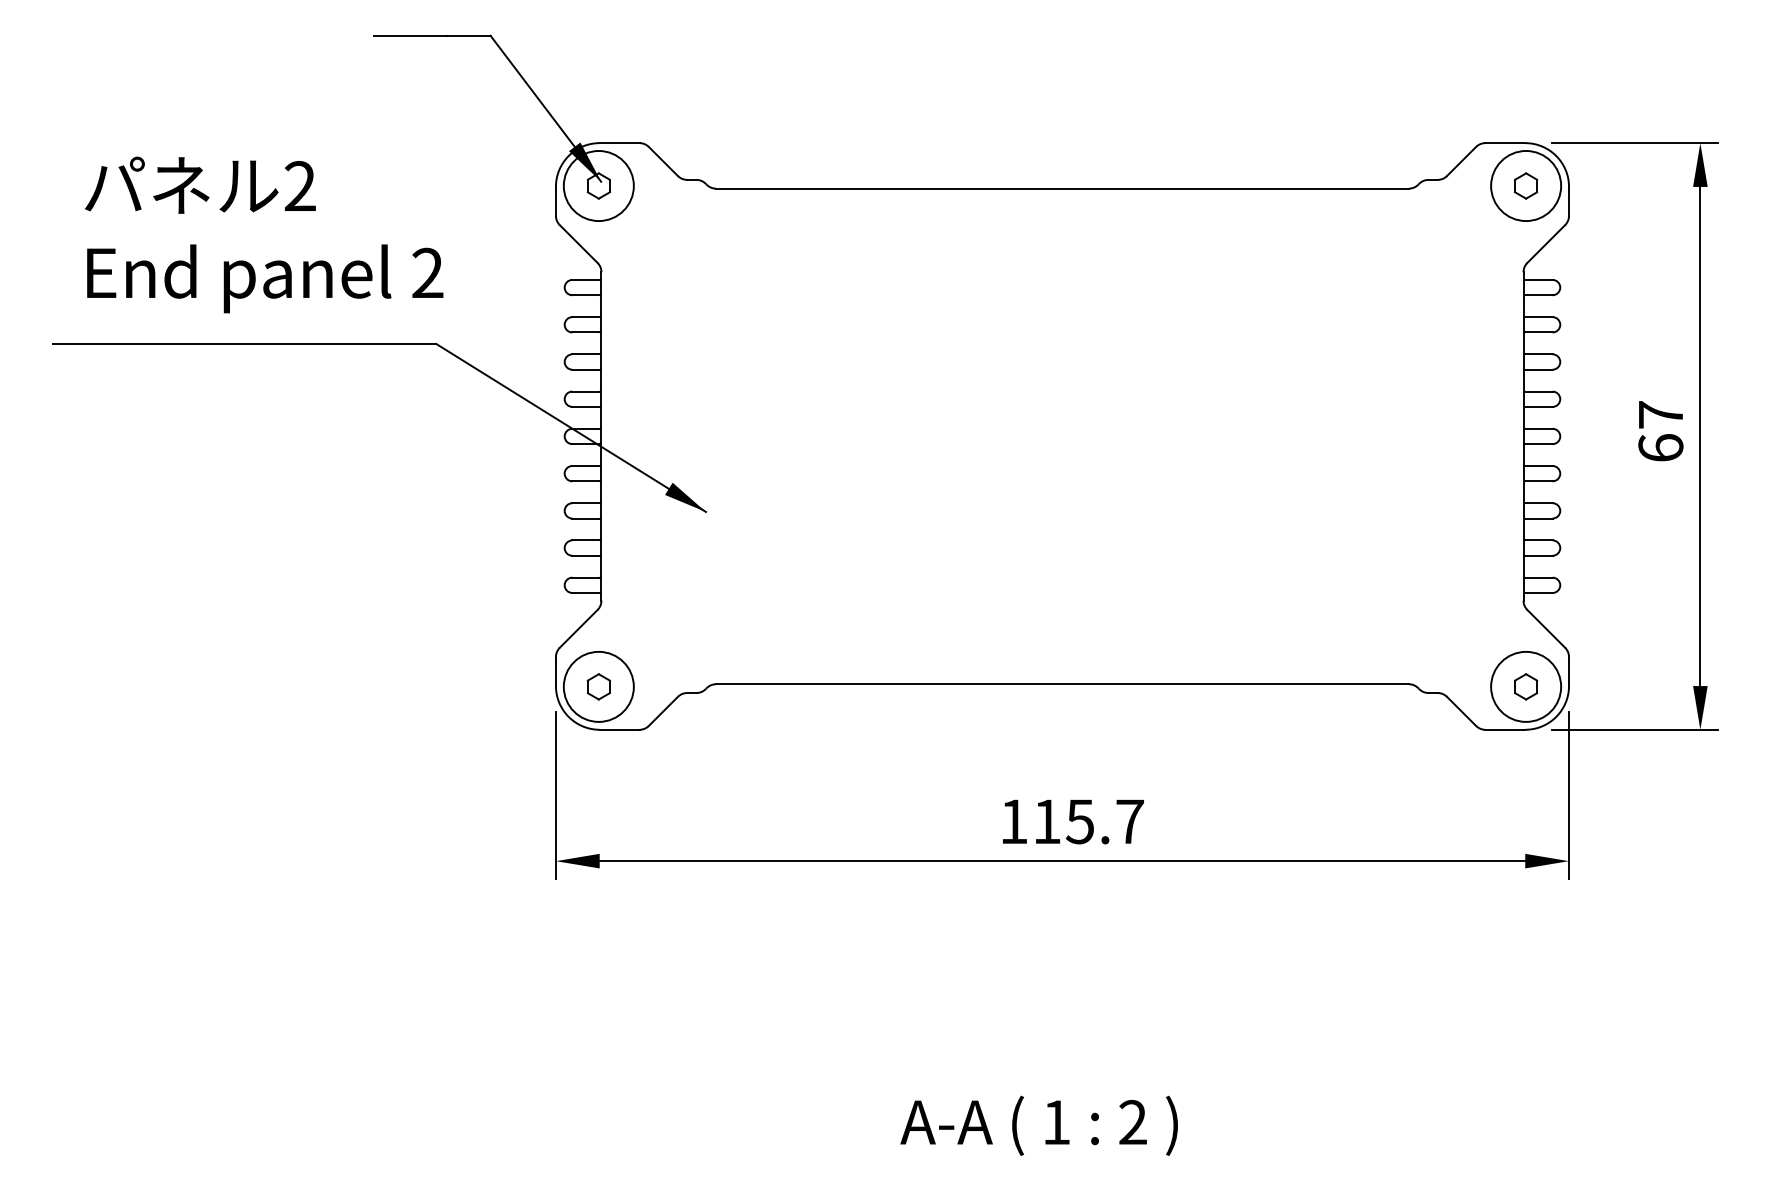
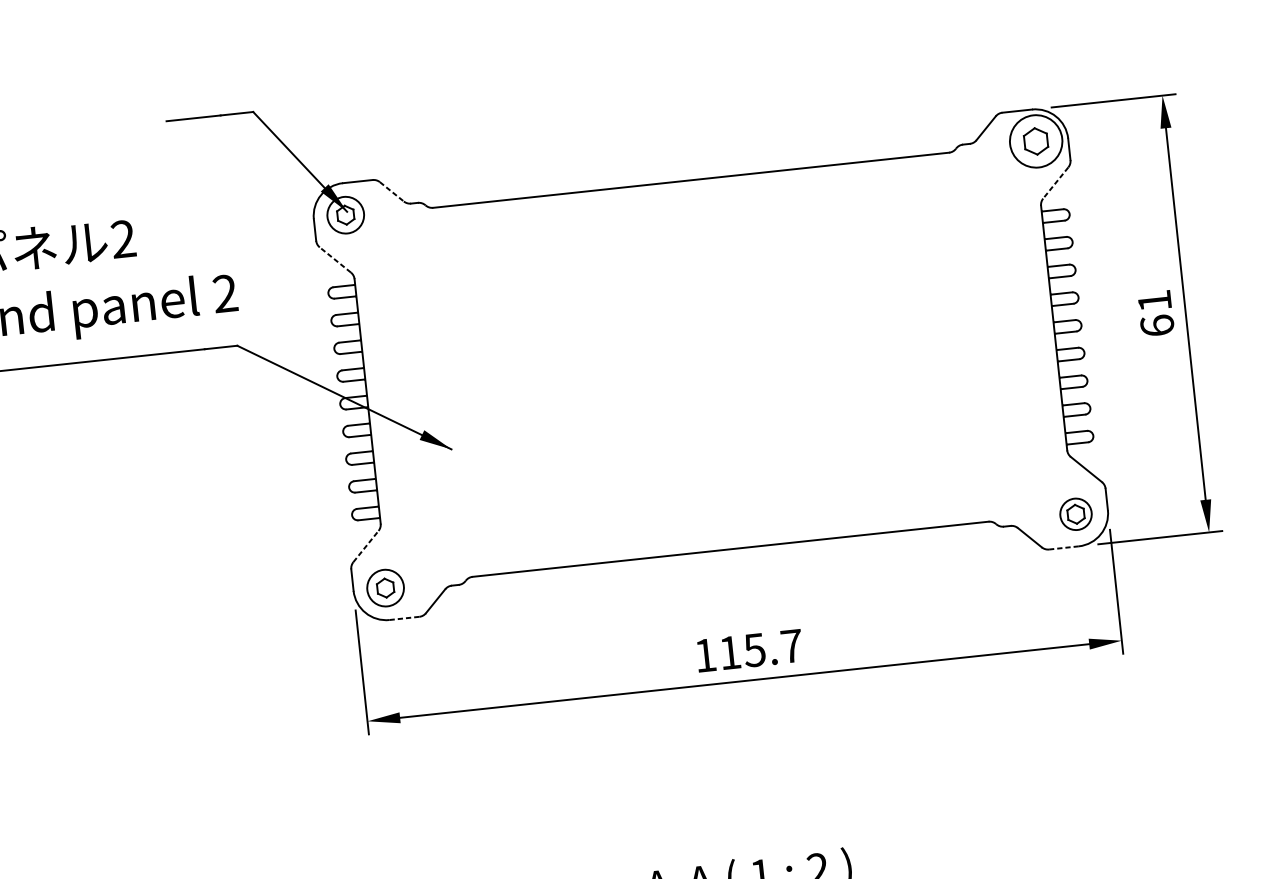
line: (663, 161) -> (391, 191), solid -> dashed
part: (1526, 185) -> (1036, 141), size x1.4
circle: (598, 186) -> (345, 215), size x0.7
line: (578, 244) -> (335, 260), solid -> dashed
line: (1546, 244) -> (1056, 183), solid -> dashed
text: (1660, 414) -> (1154, 300), 67 -> 61
line: (578, 628) -> (365, 546), solid -> dashed
circle: (598, 686) -> (385, 587), size x0.7
circle: (1526, 686) -> (1076, 514), size x0.6
line: (619, 729) -> (404, 618), solid -> dashed
line: (1505, 729) -> (1064, 547), solid -> dashed

